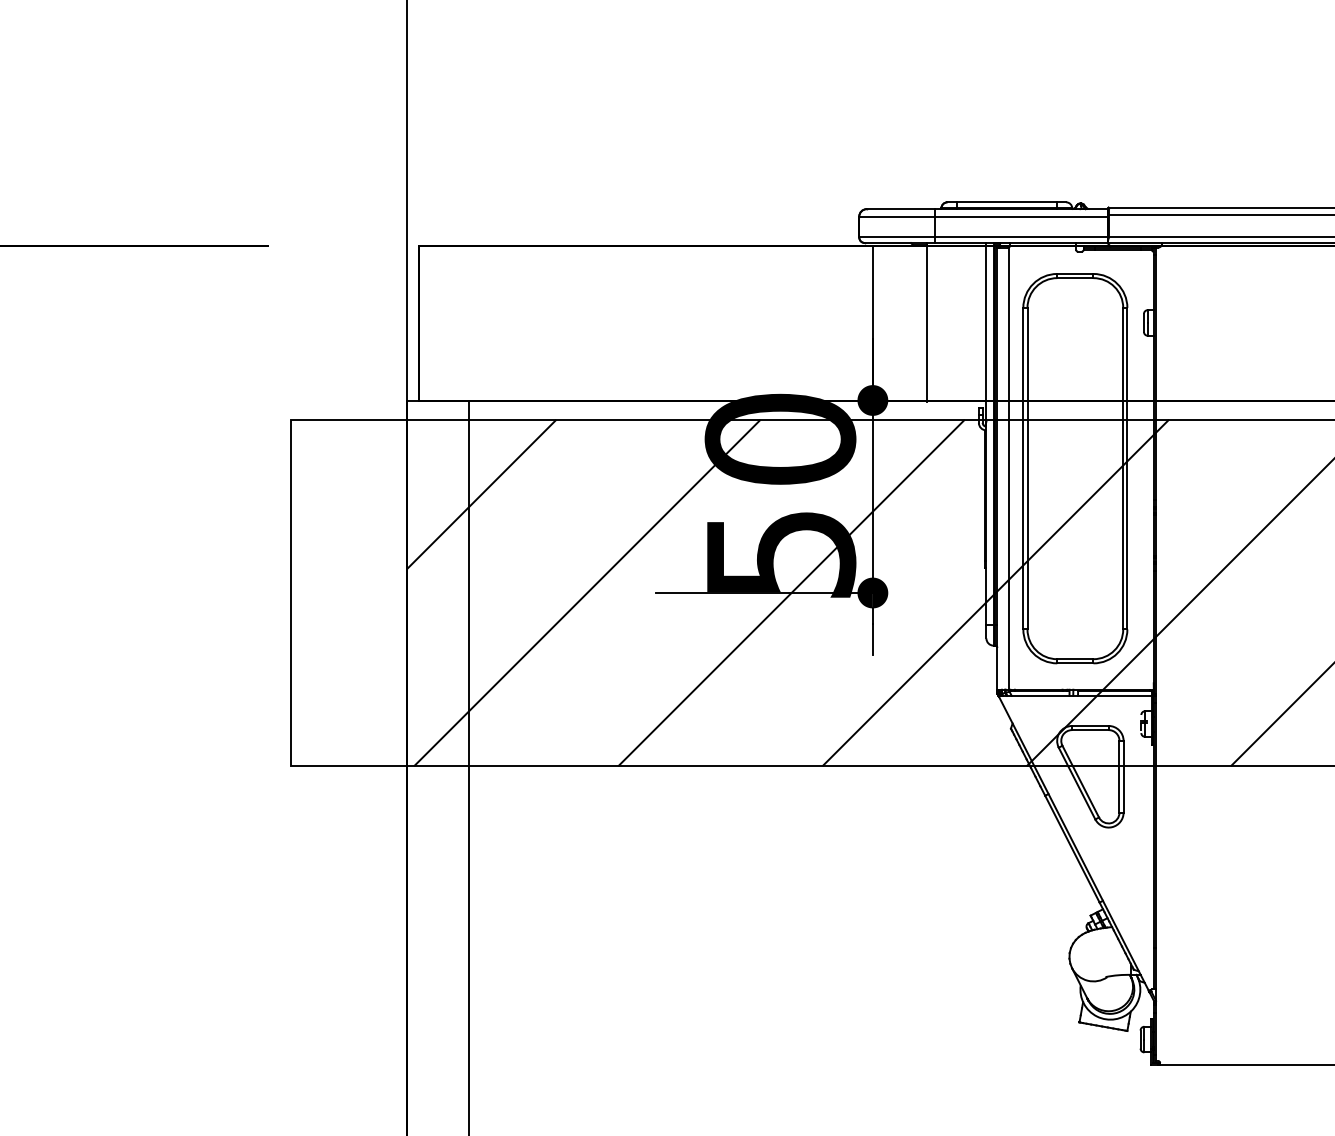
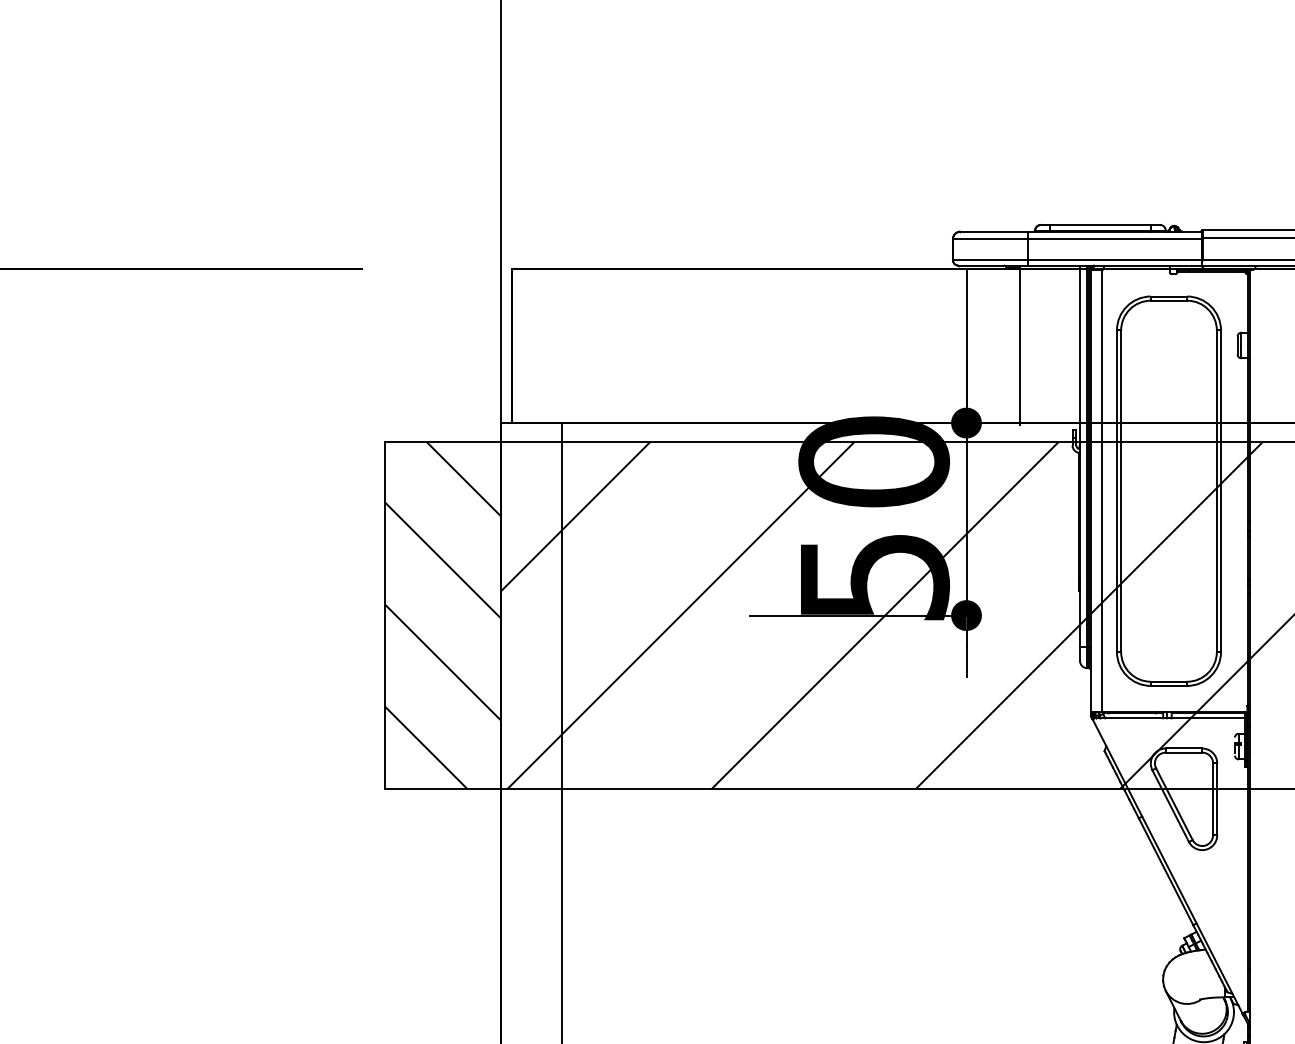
hatch: (348, 592) -> (442, 615), added

